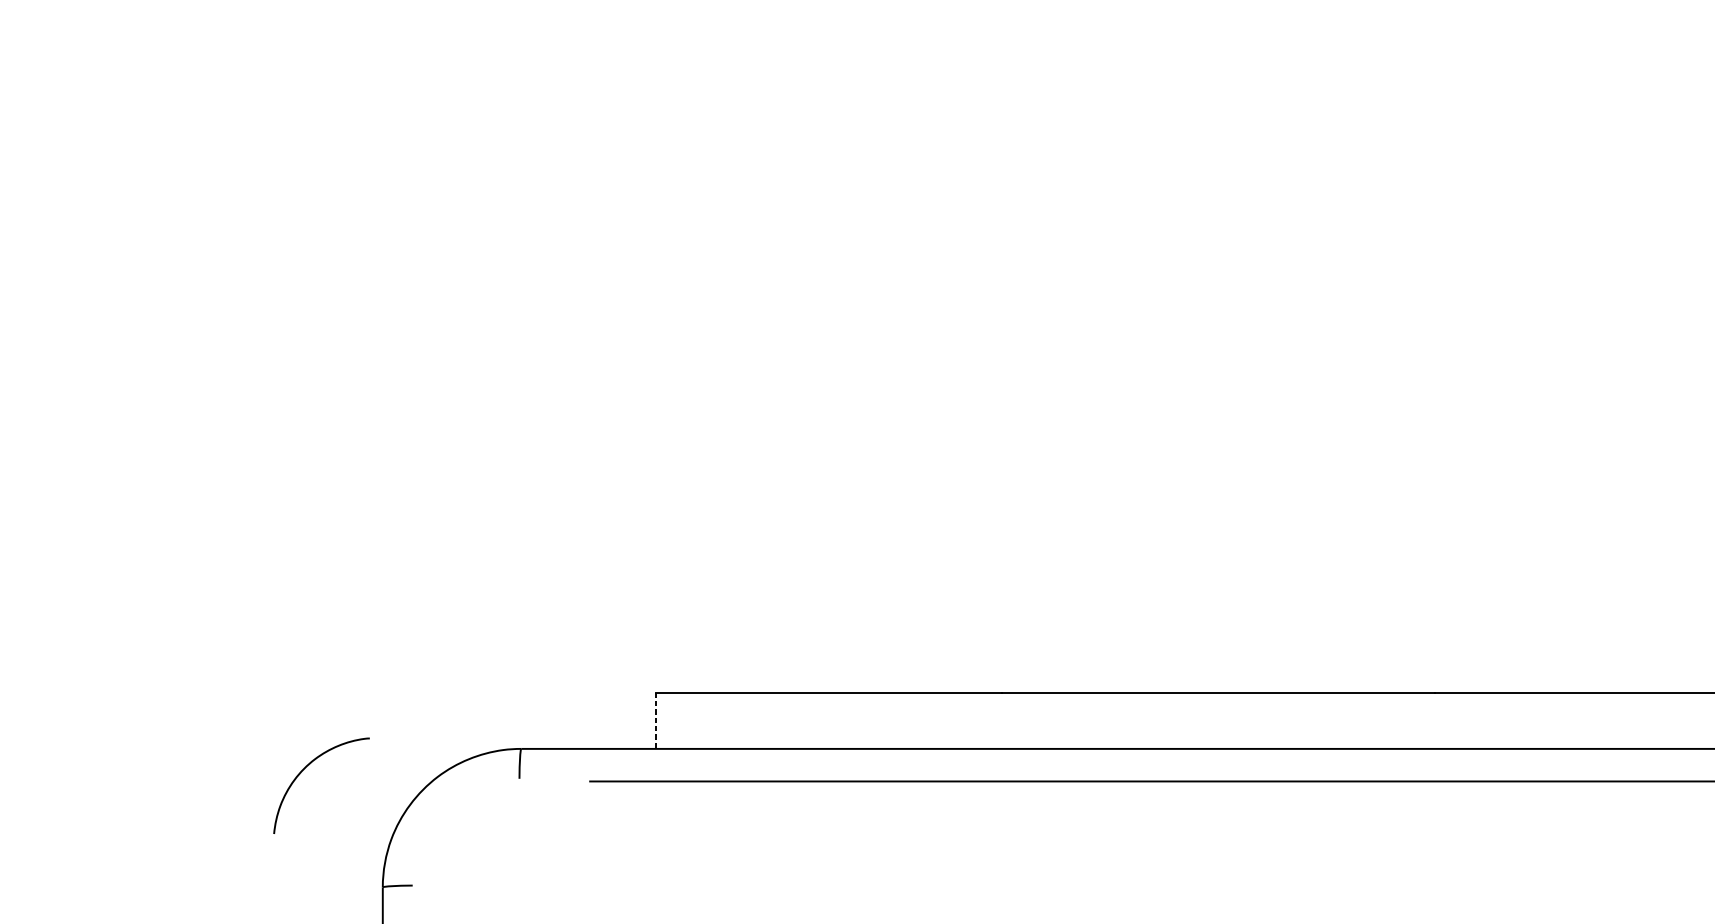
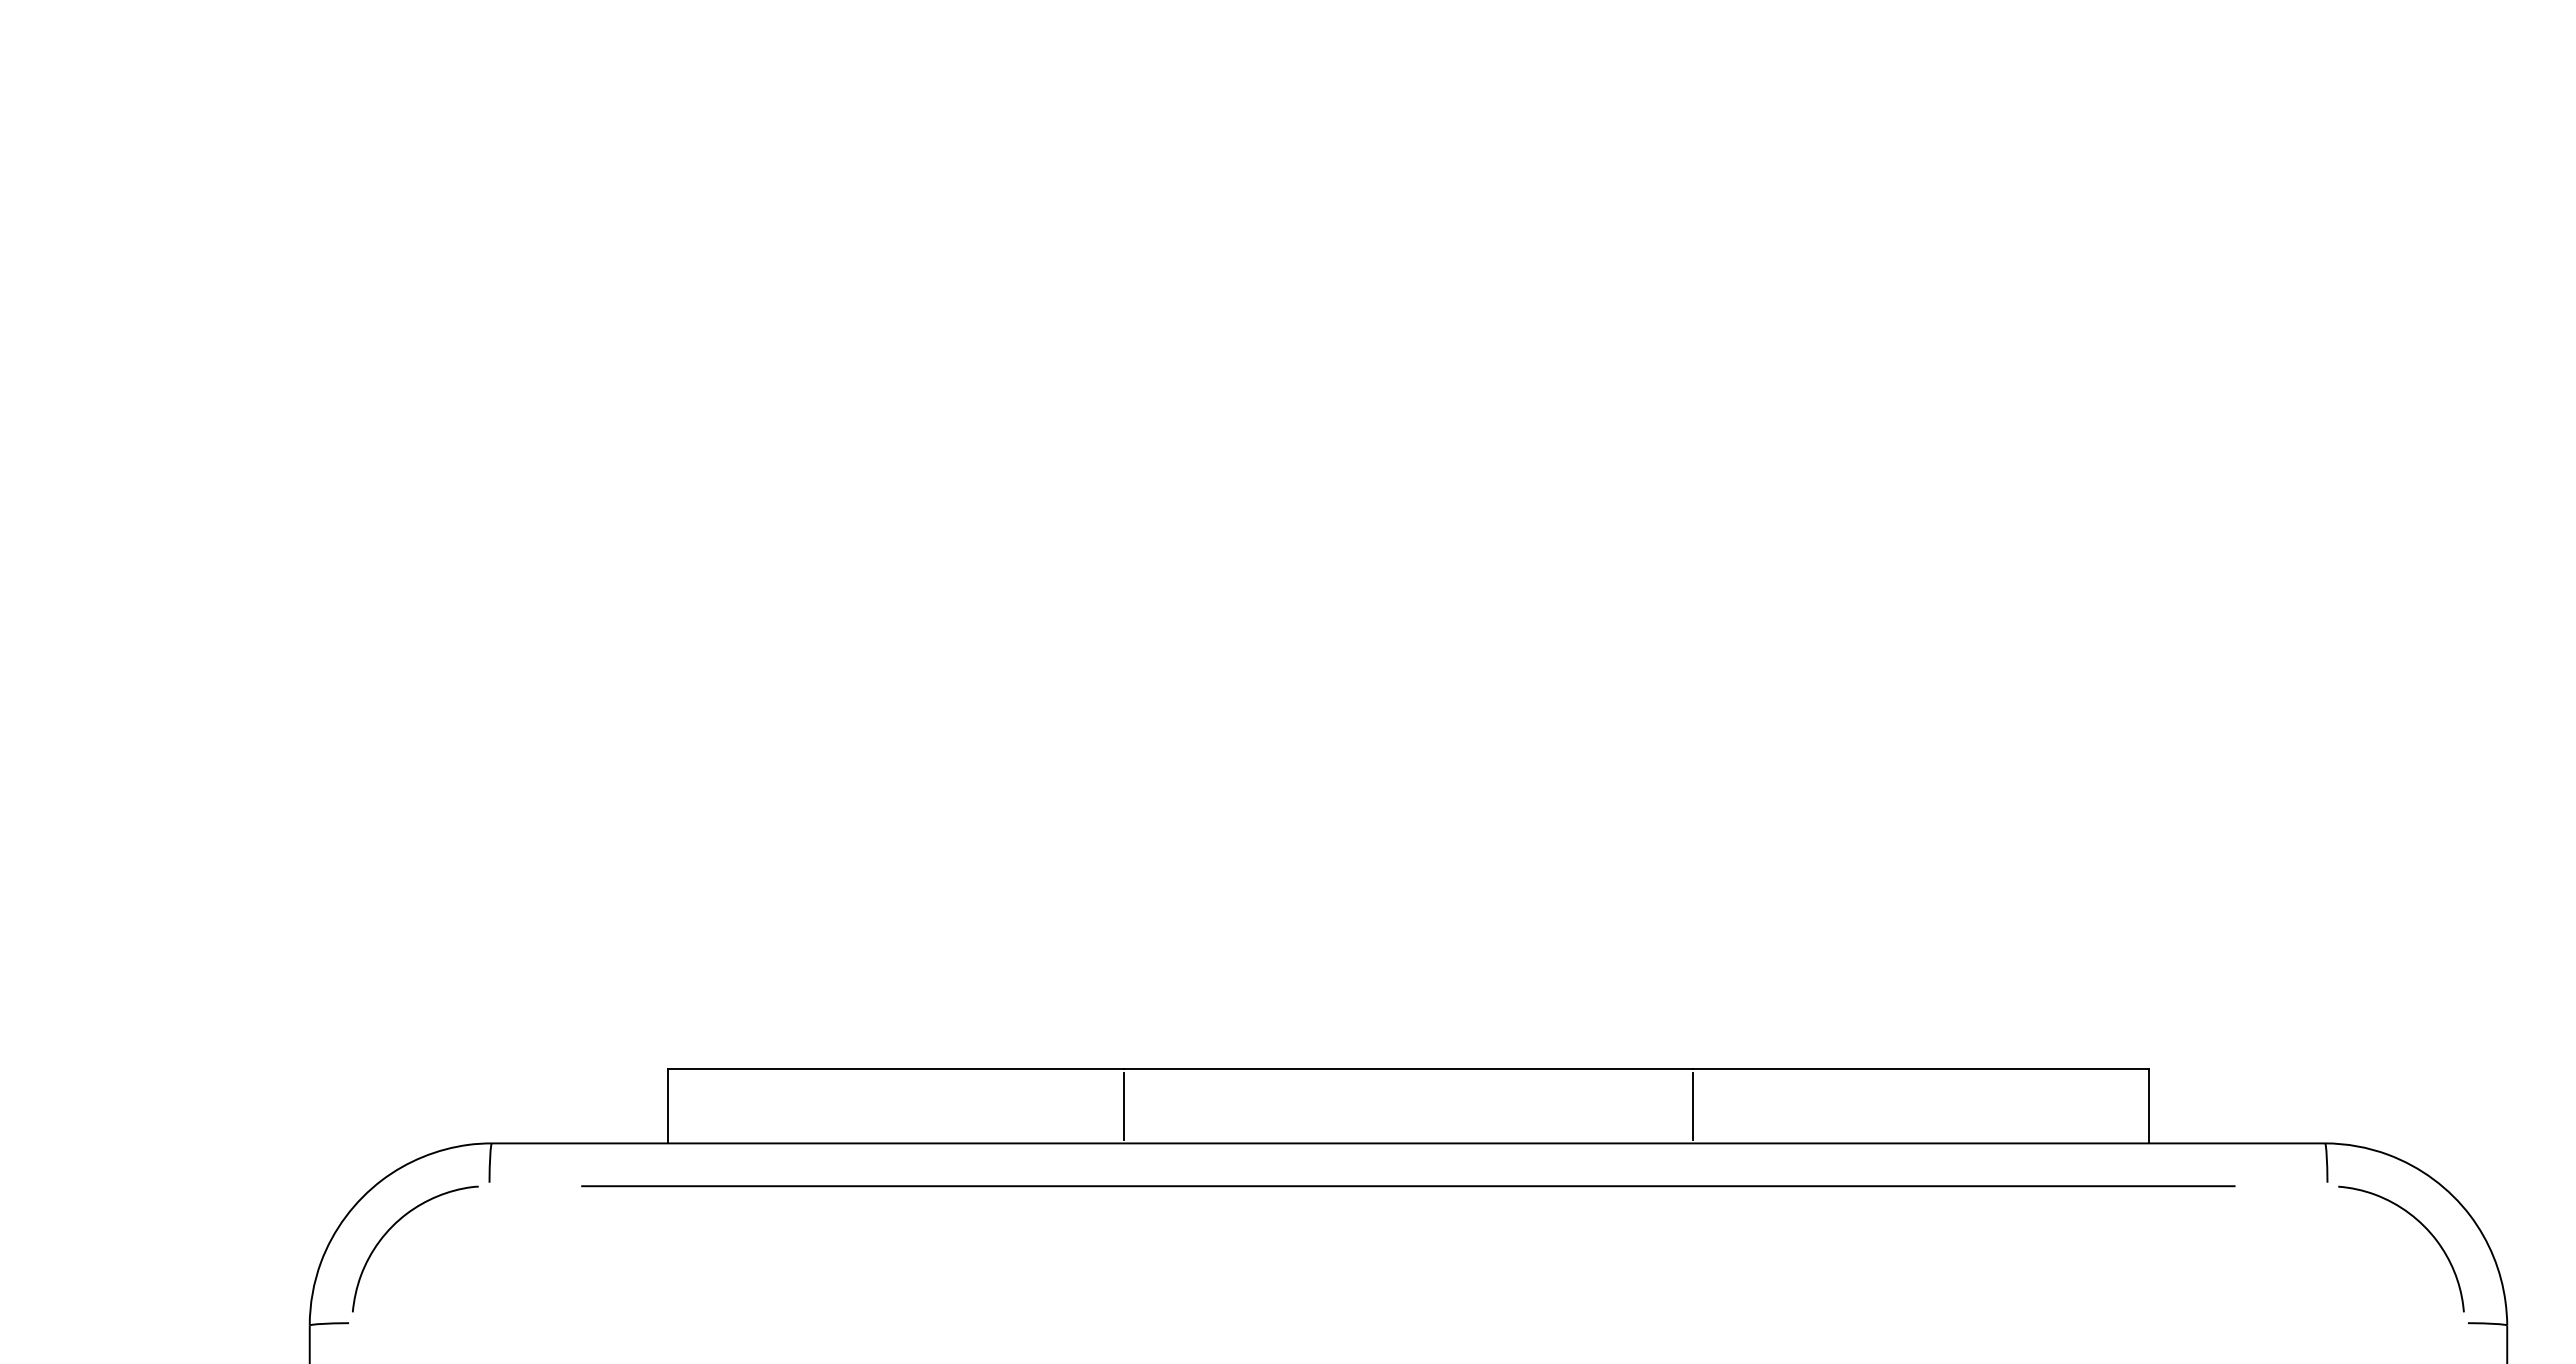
line: (655, 720) -> (668, 1106), dashed -> solid
line: (1001, 720) -> (1123, 1106), added
line: (1434, 720) -> (1693, 1106), added
curve: (305, 768) -> (393, 1226), moved

